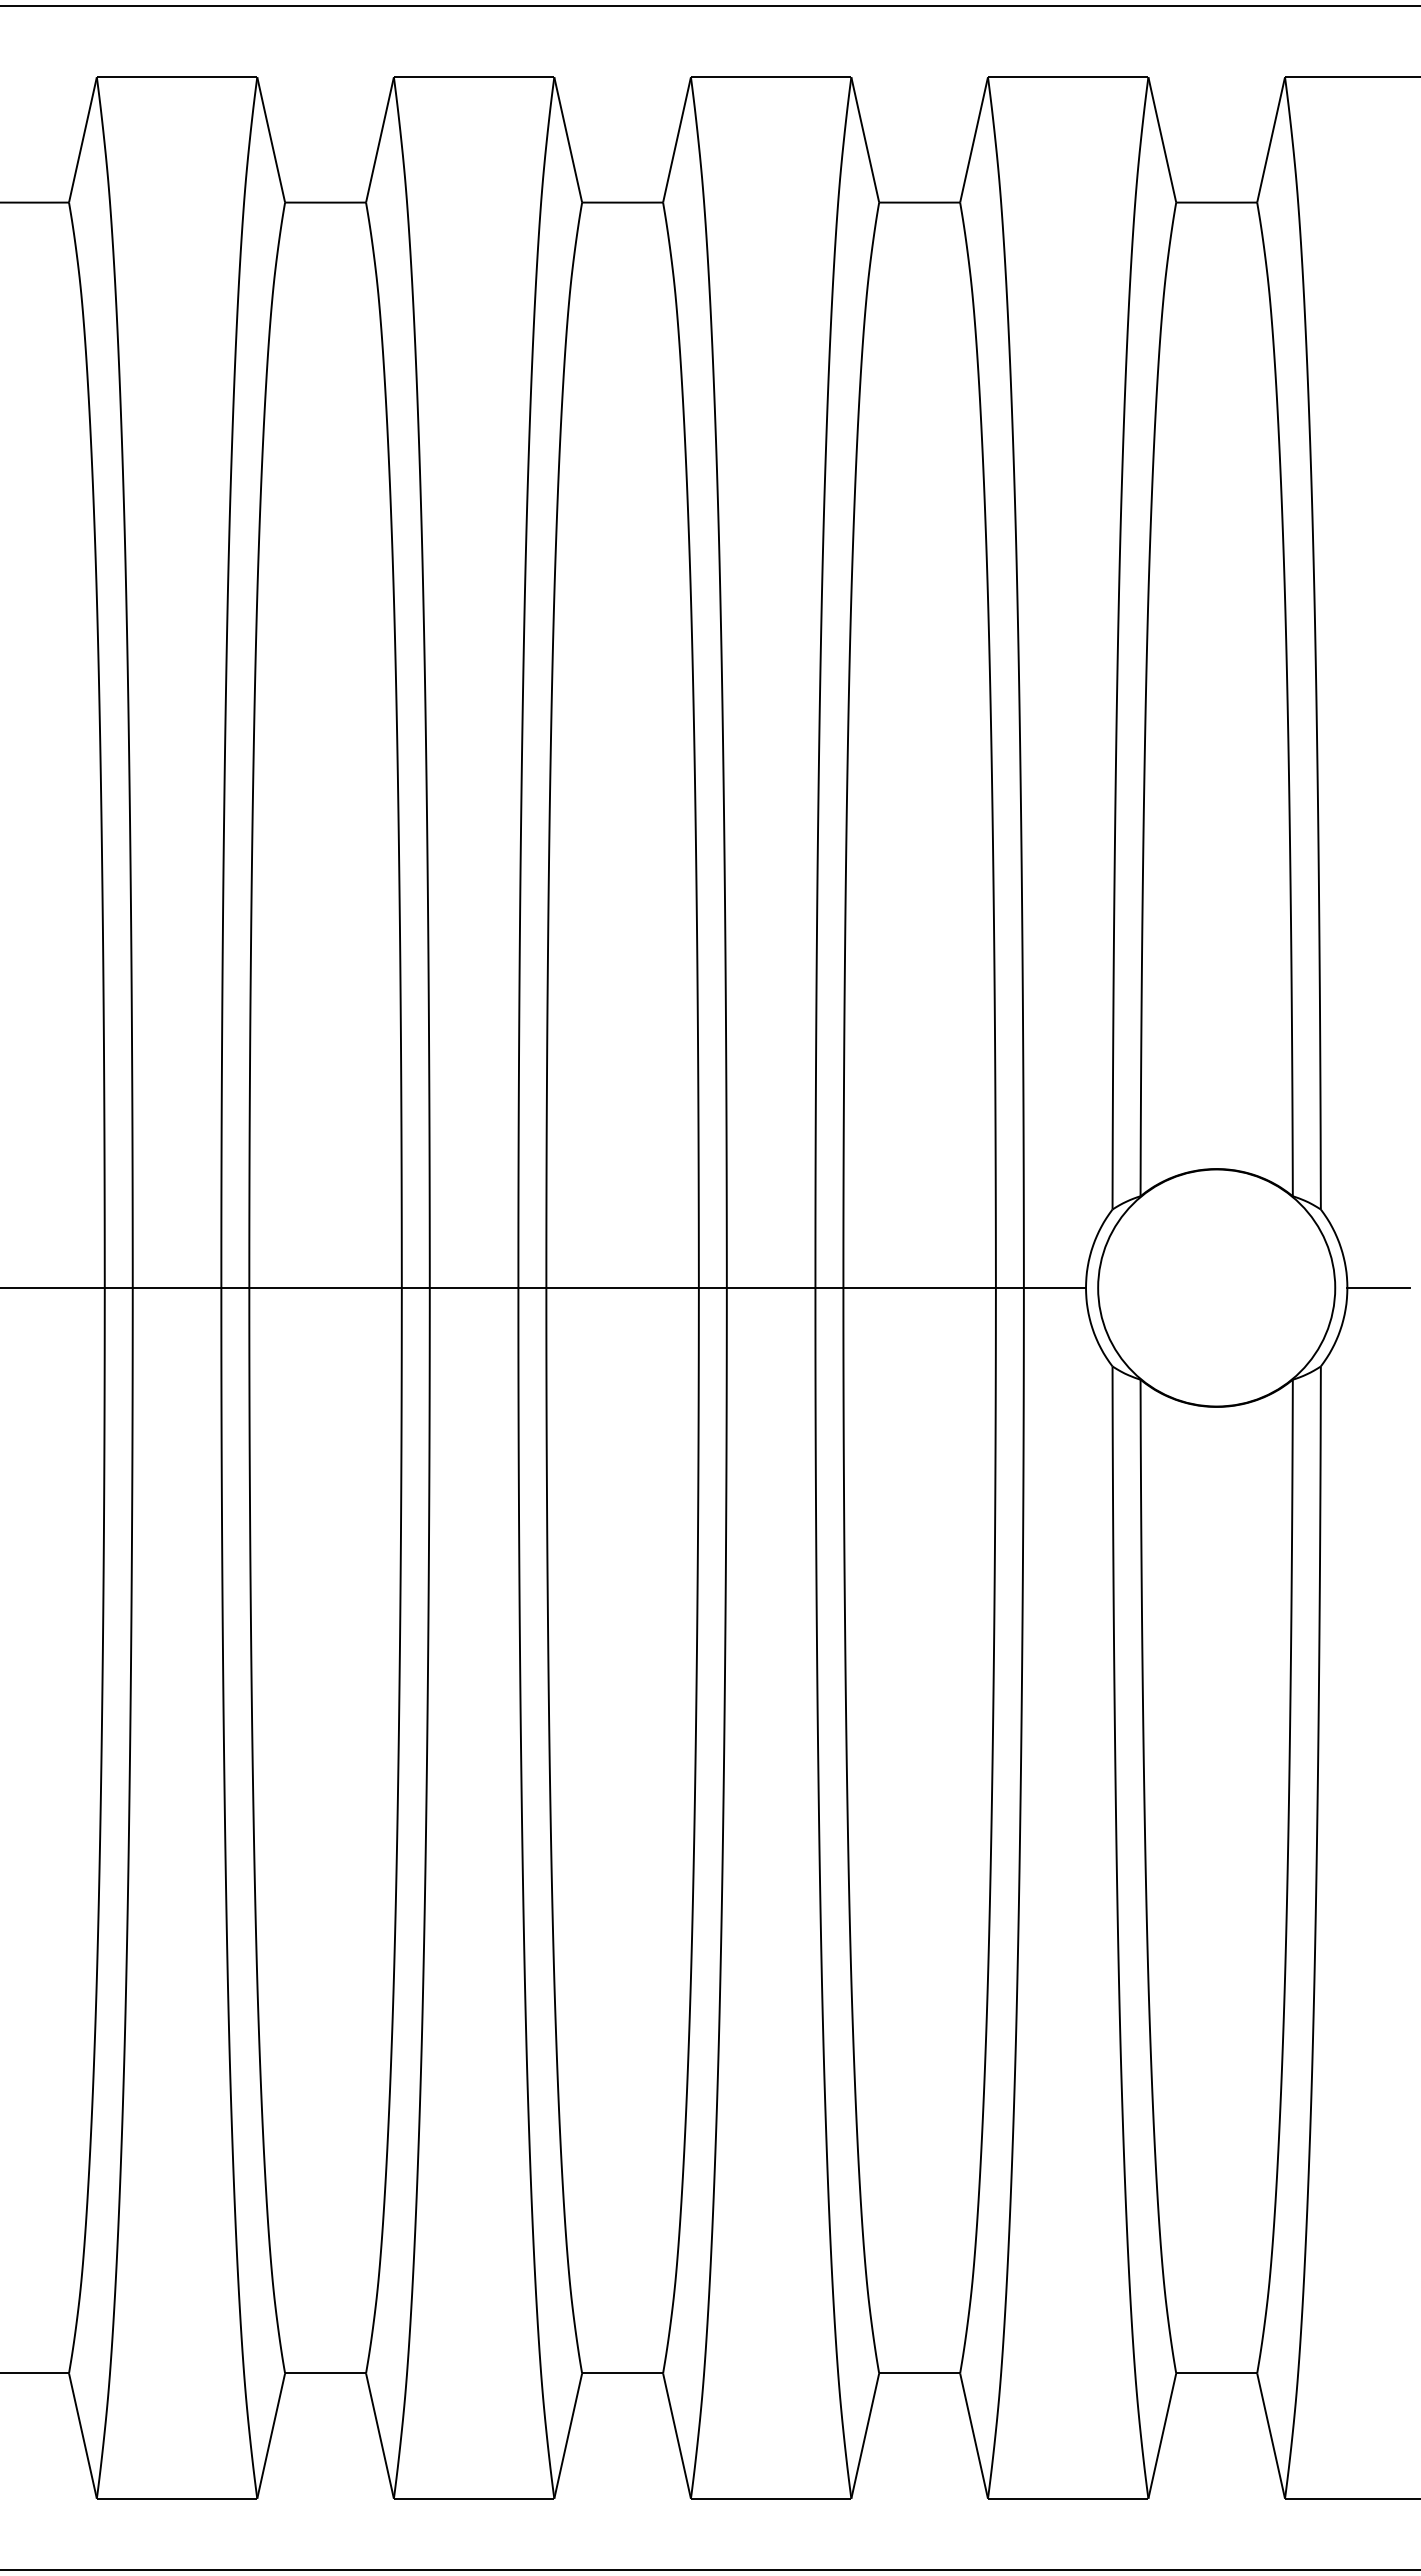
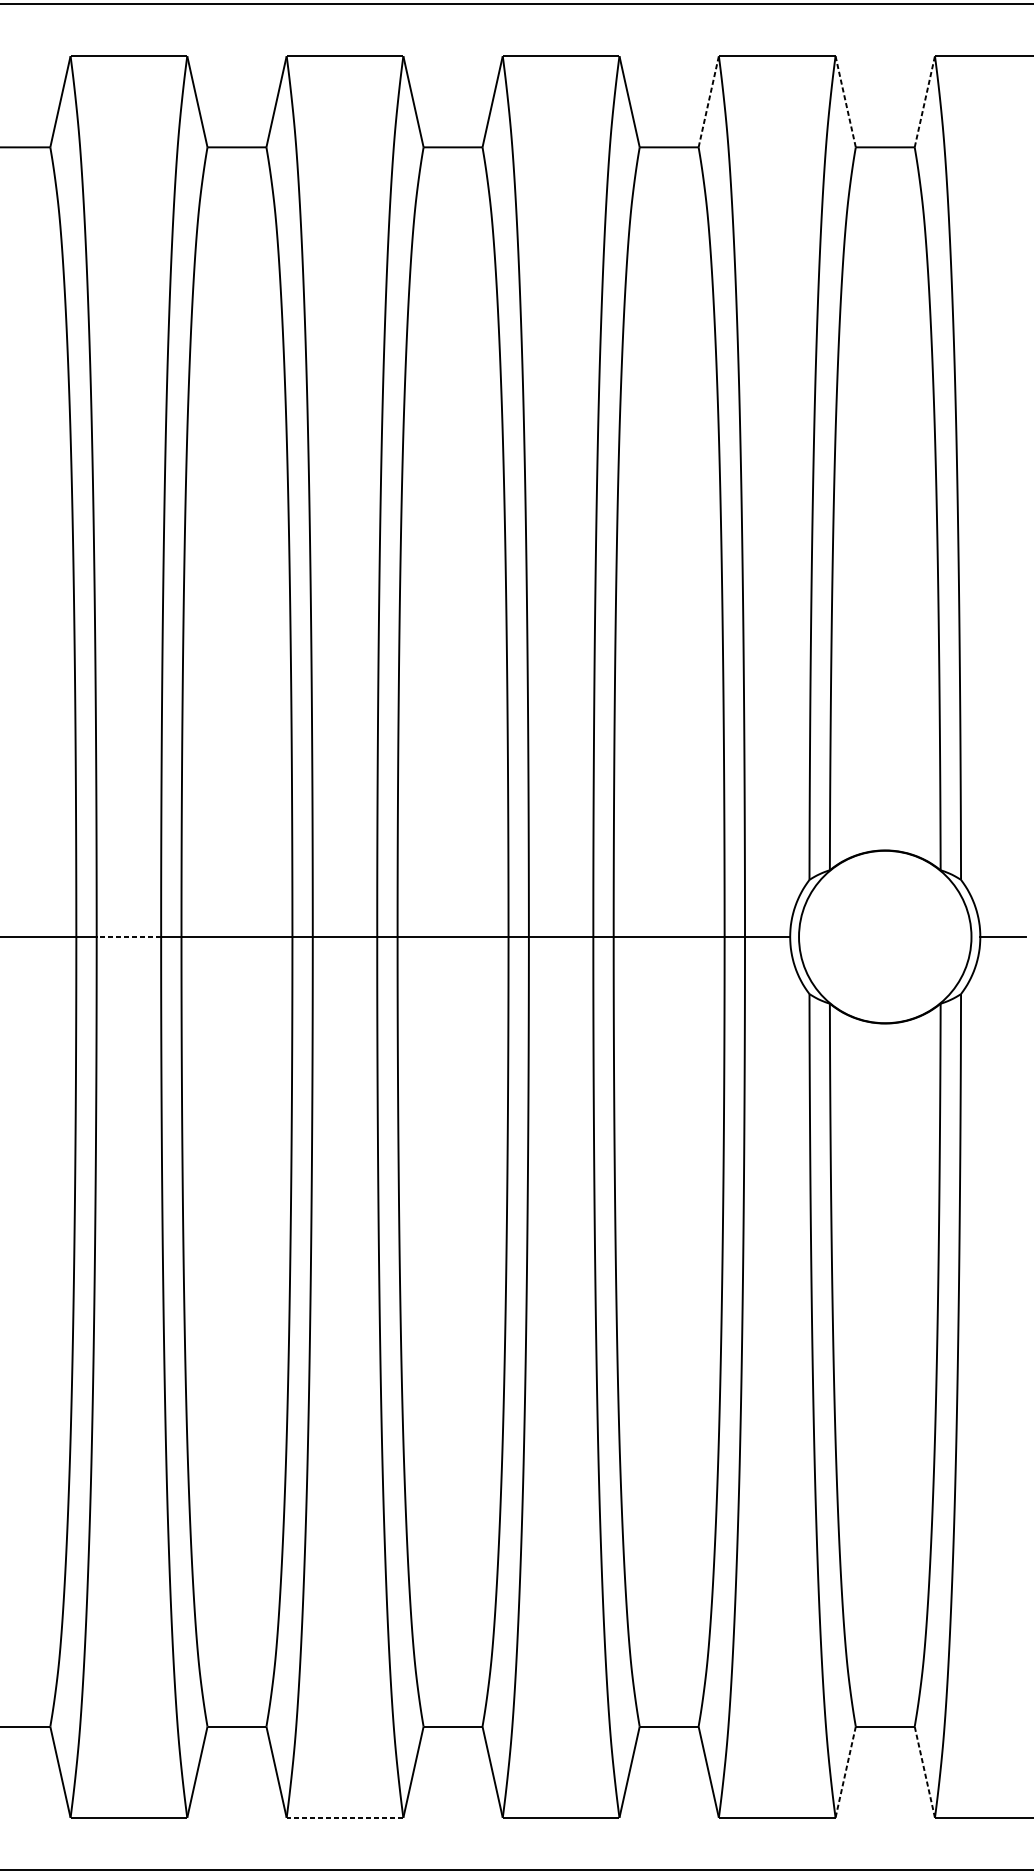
line: (1162, 139) -> (845, 101), solid -> dashed
line: (973, 140) -> (708, 102), solid -> dashed
line: (1271, 140) -> (925, 102), solid -> dashed
line: (176, 1288) -> (128, 937), solid -> dashed
line: (1162, 2435) -> (845, 1771), solid -> dashed
line: (1271, 2436) -> (925, 1772), solid -> dashed
line: (474, 2498) -> (345, 1817), solid -> dashed

